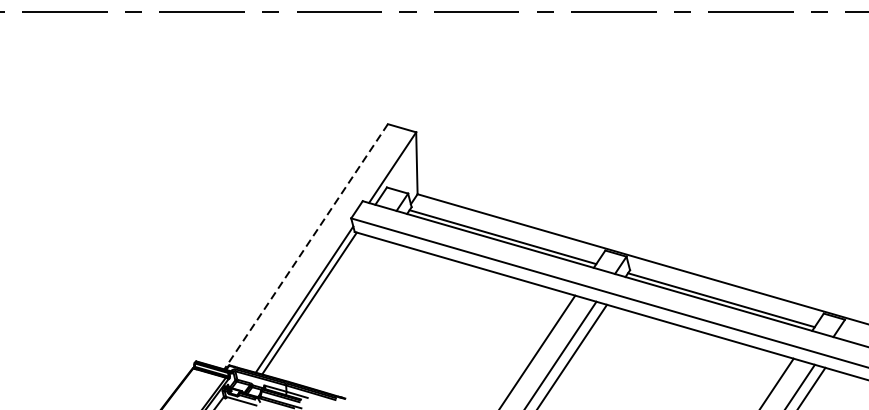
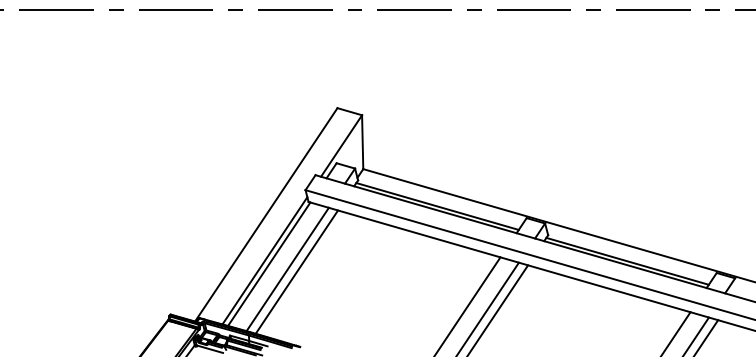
line: (306, 247) -> (266, 215), dashed -> solid
line: (330, 309) -> (287, 269), added
line: (340, 311) -> (296, 271), added

